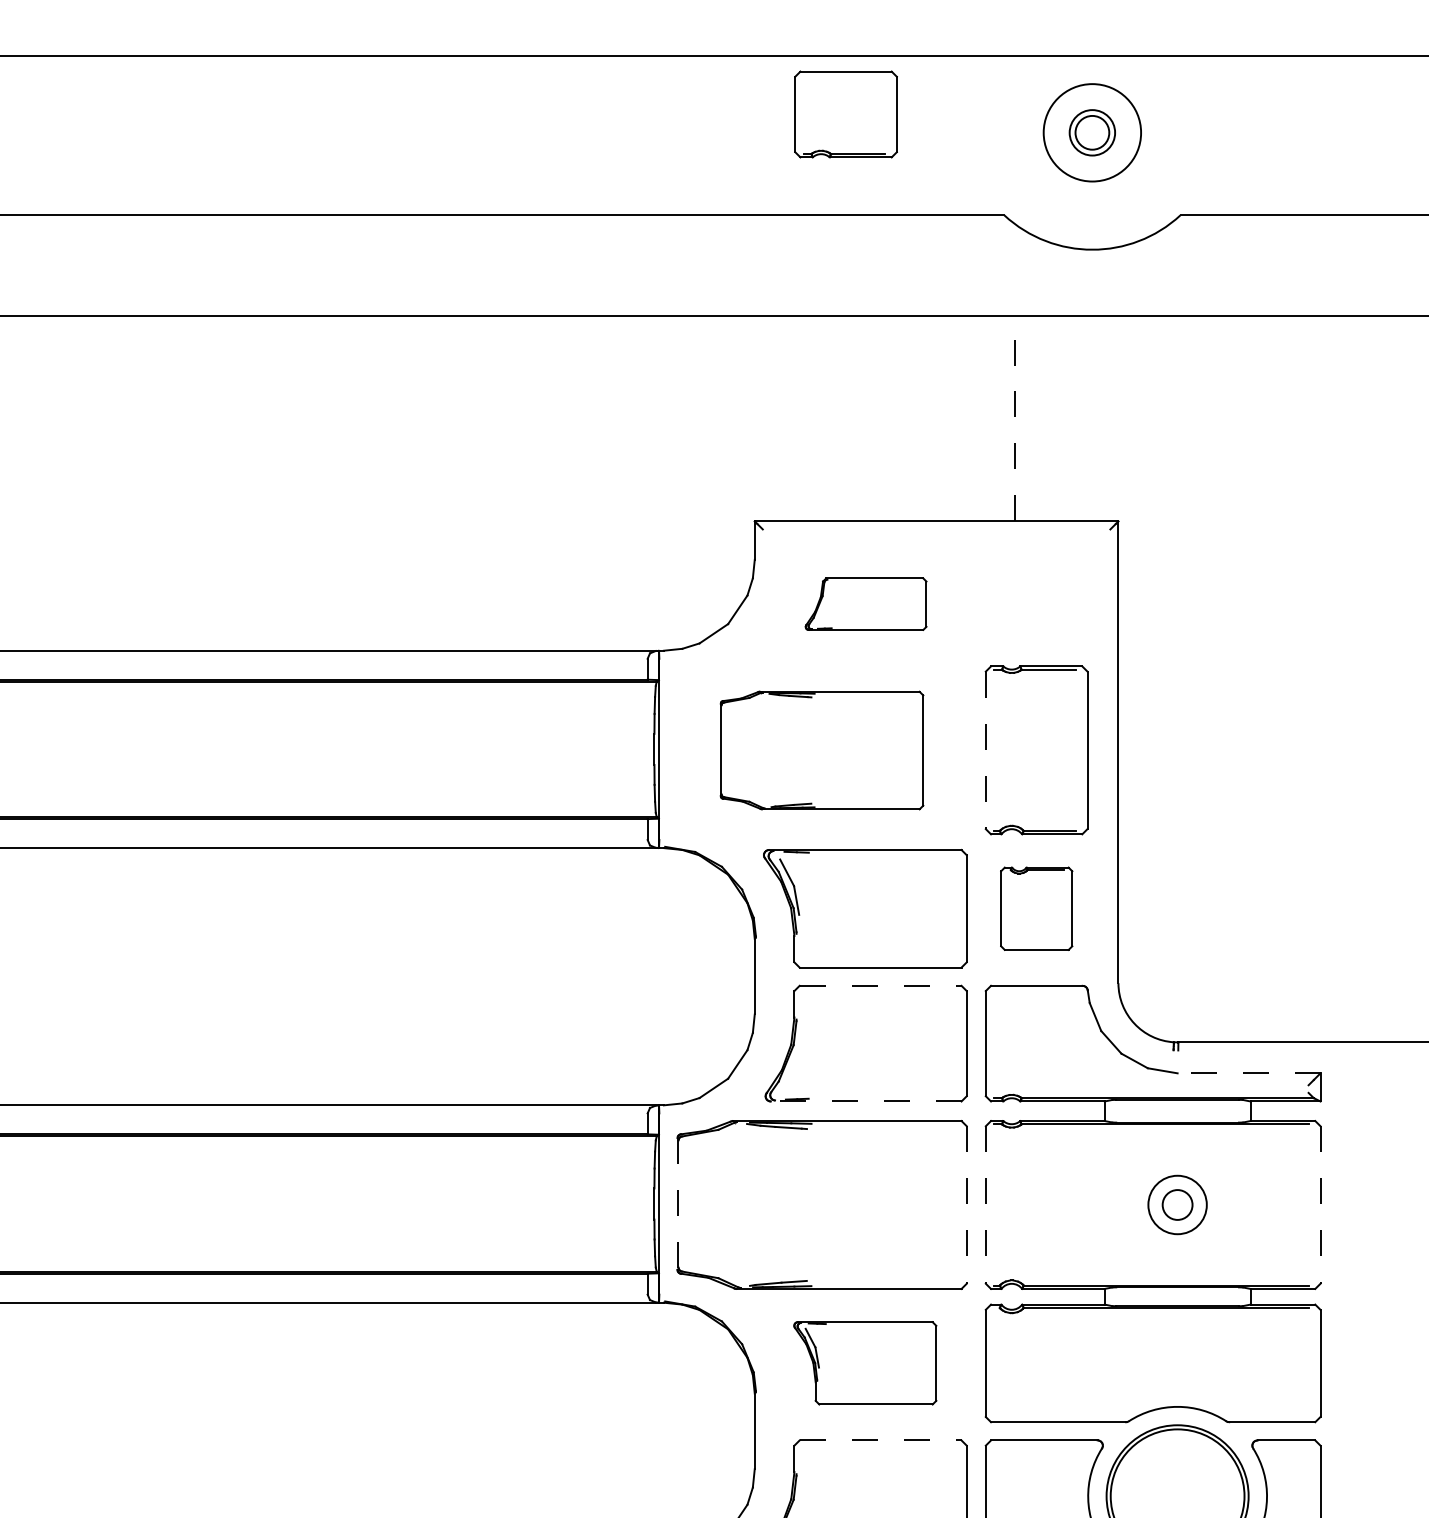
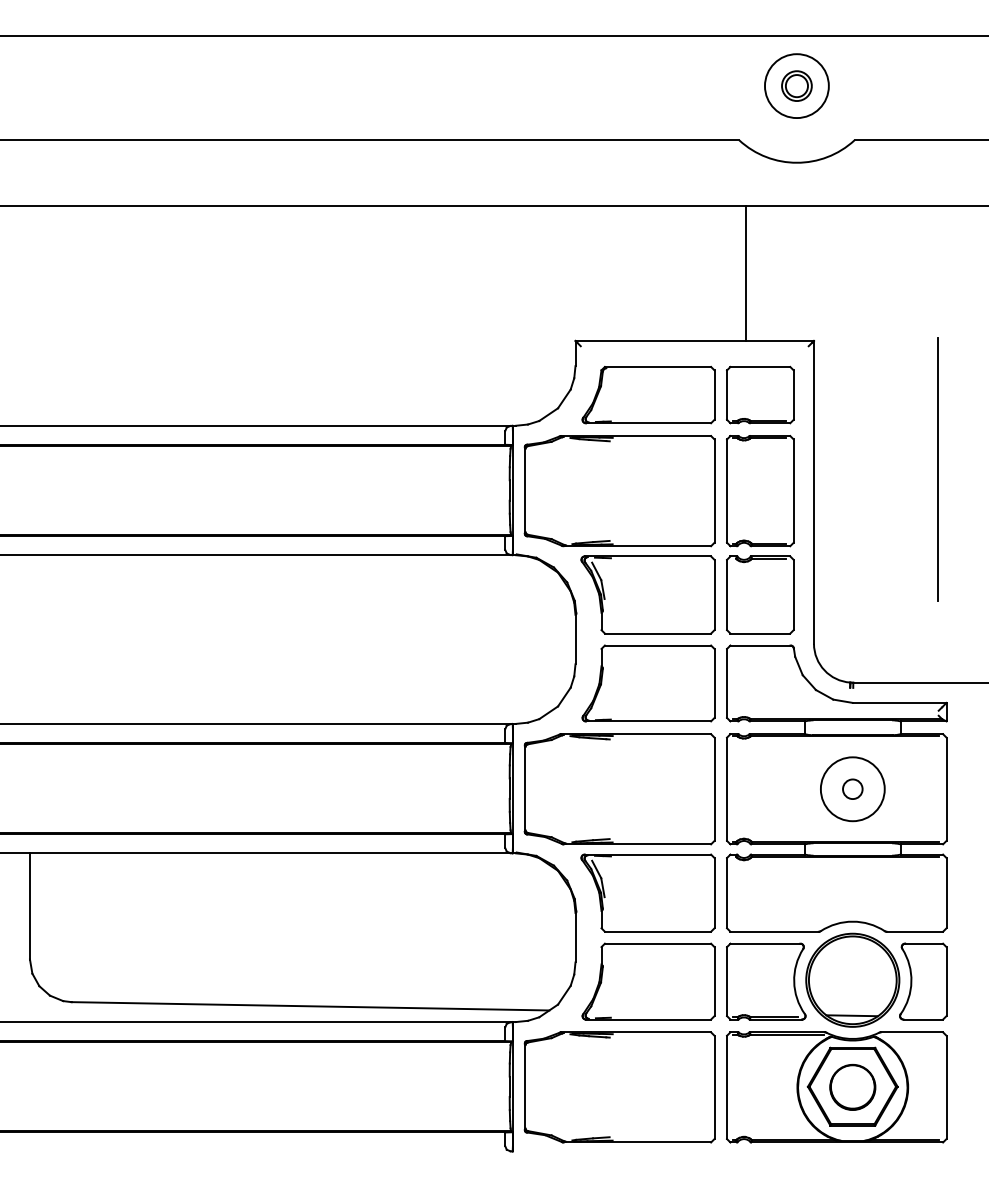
part: (846, 113) -> (760, 394), moved
line: (1015, 418) -> (746, 273), dashed -> solid
part: (866, 604) -> (648, 395), size x1.67
line: (1306, 717) -> (937, 469), added
part: (821, 750) -> (619, 491), size x1.43
line: (986, 750) -> (727, 491), dashed -> solid
part: (1036, 908) -> (760, 594), size x1.43
line: (881, 985) -> (658, 645), dashed -> solid
line: (1248, 1072) -> (899, 702), dashed -> solid
line: (866, 1101) -> (648, 721), dashed -> solid
line: (677, 1205) -> (524, 789), dashed -> solid
line: (966, 1205) -> (714, 789), dashed -> solid
line: (986, 1205) -> (727, 789), dashed -> solid
circle: (1177, 1205) -> (852, 789), size x1.67
line: (1320, 1205) -> (946, 789), dashed -> solid
part: (864, 1362) -> (647, 892), size x1.43
line: (881, 1440) -> (658, 943), dashed -> solid

